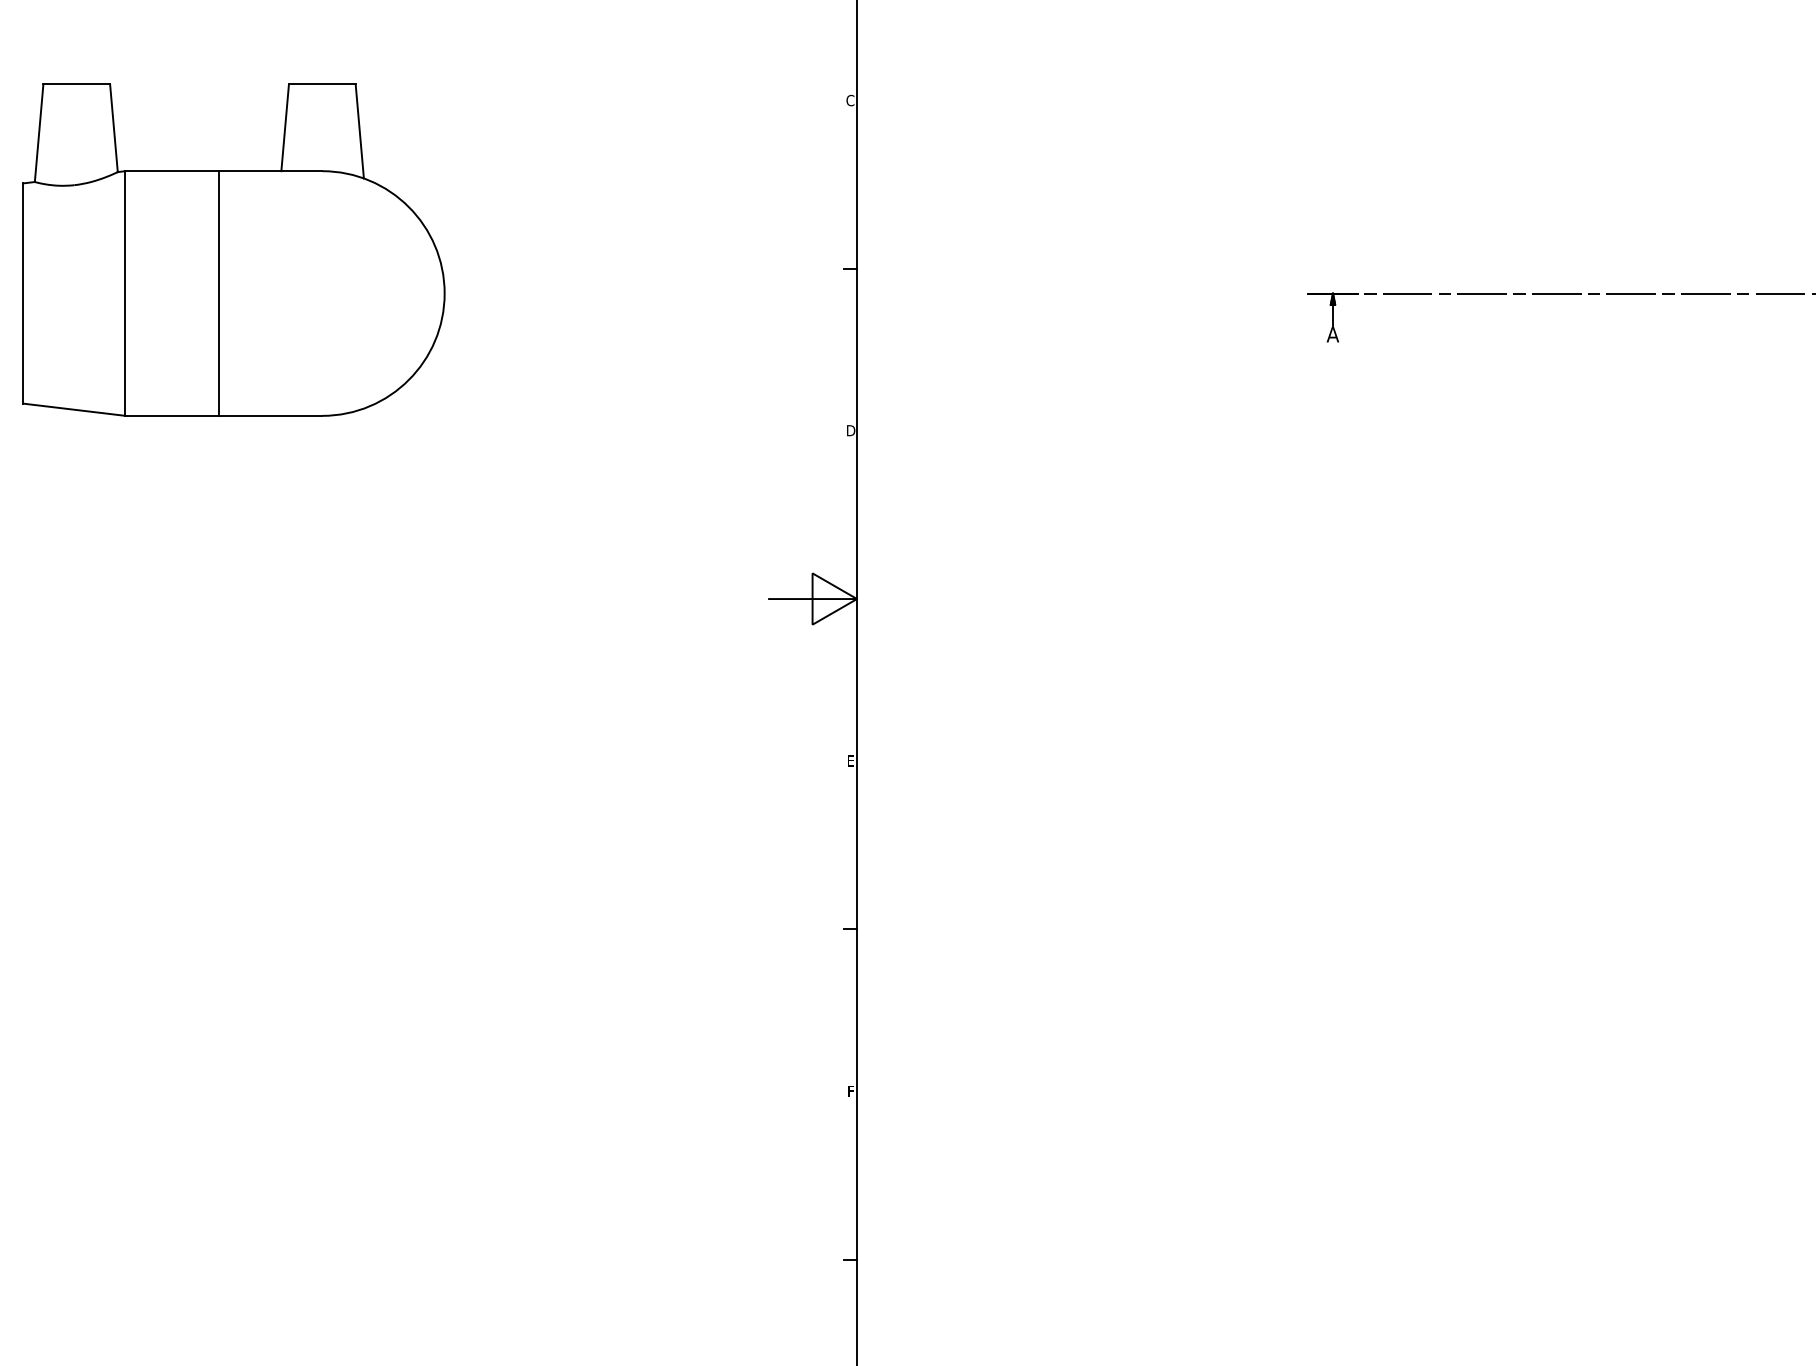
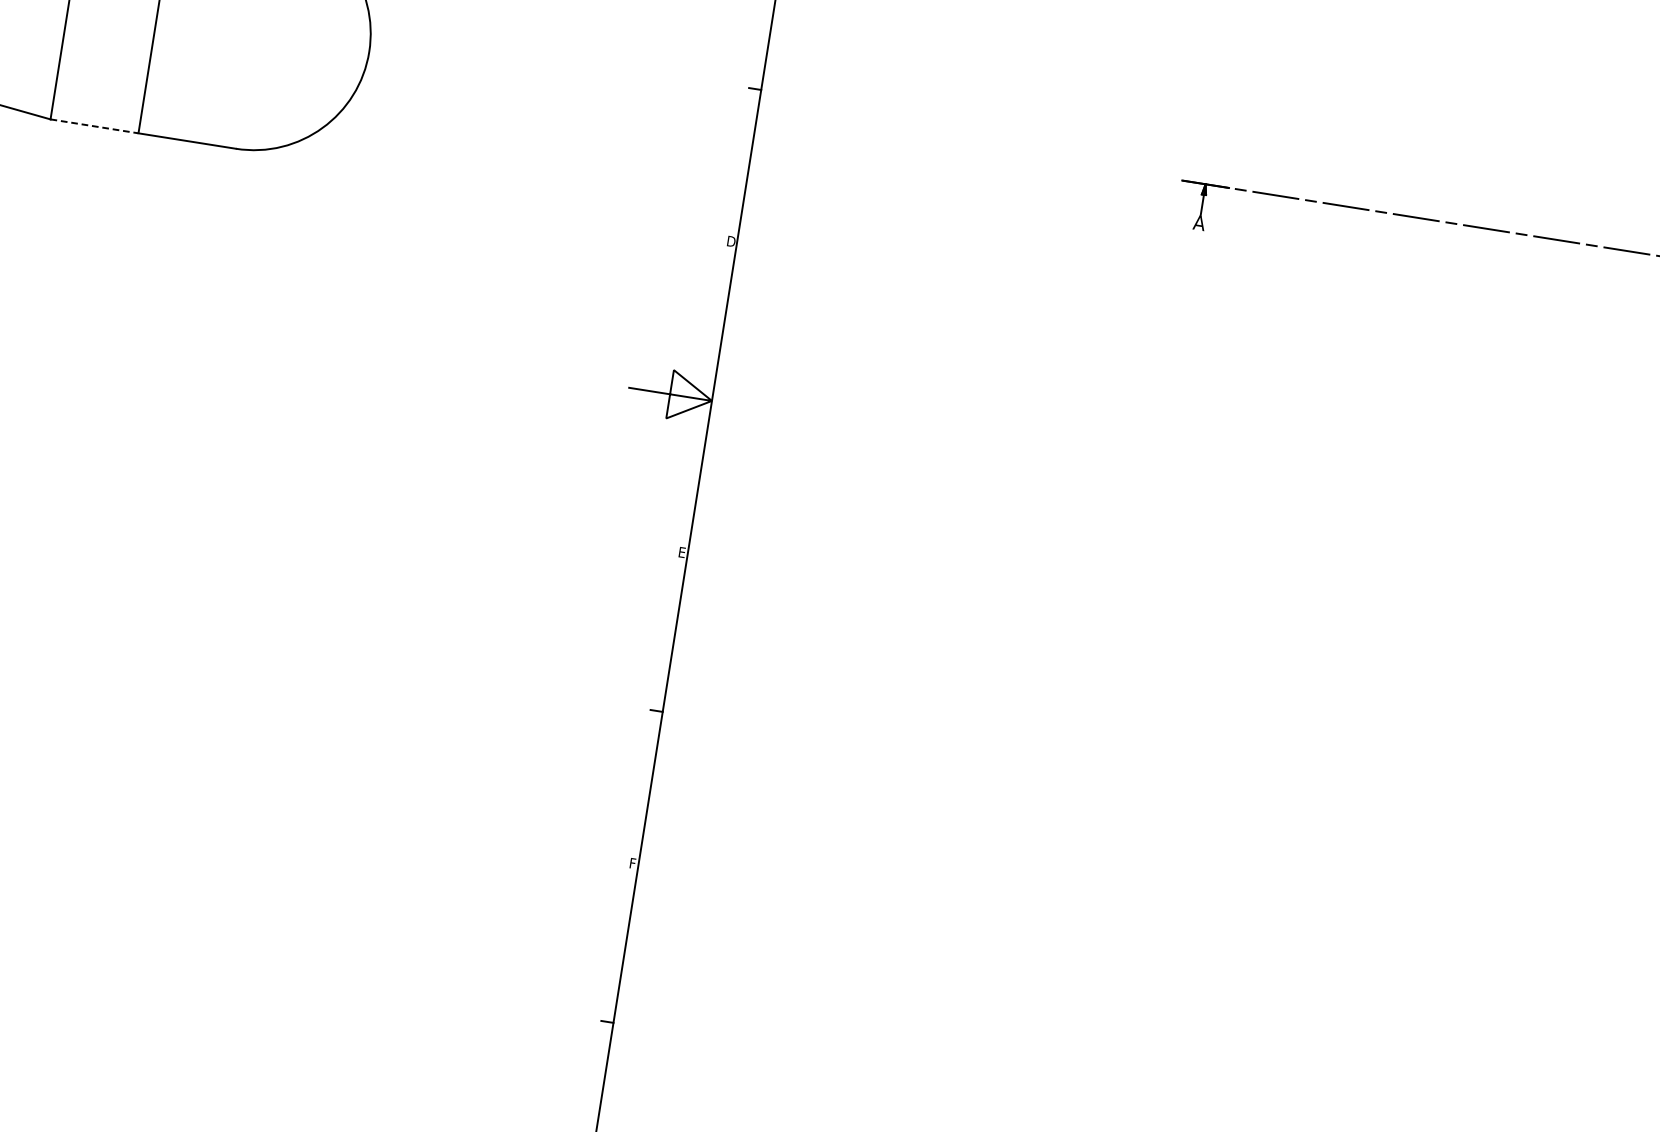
line: (172, 415) -> (94, 126), solid -> dashed

